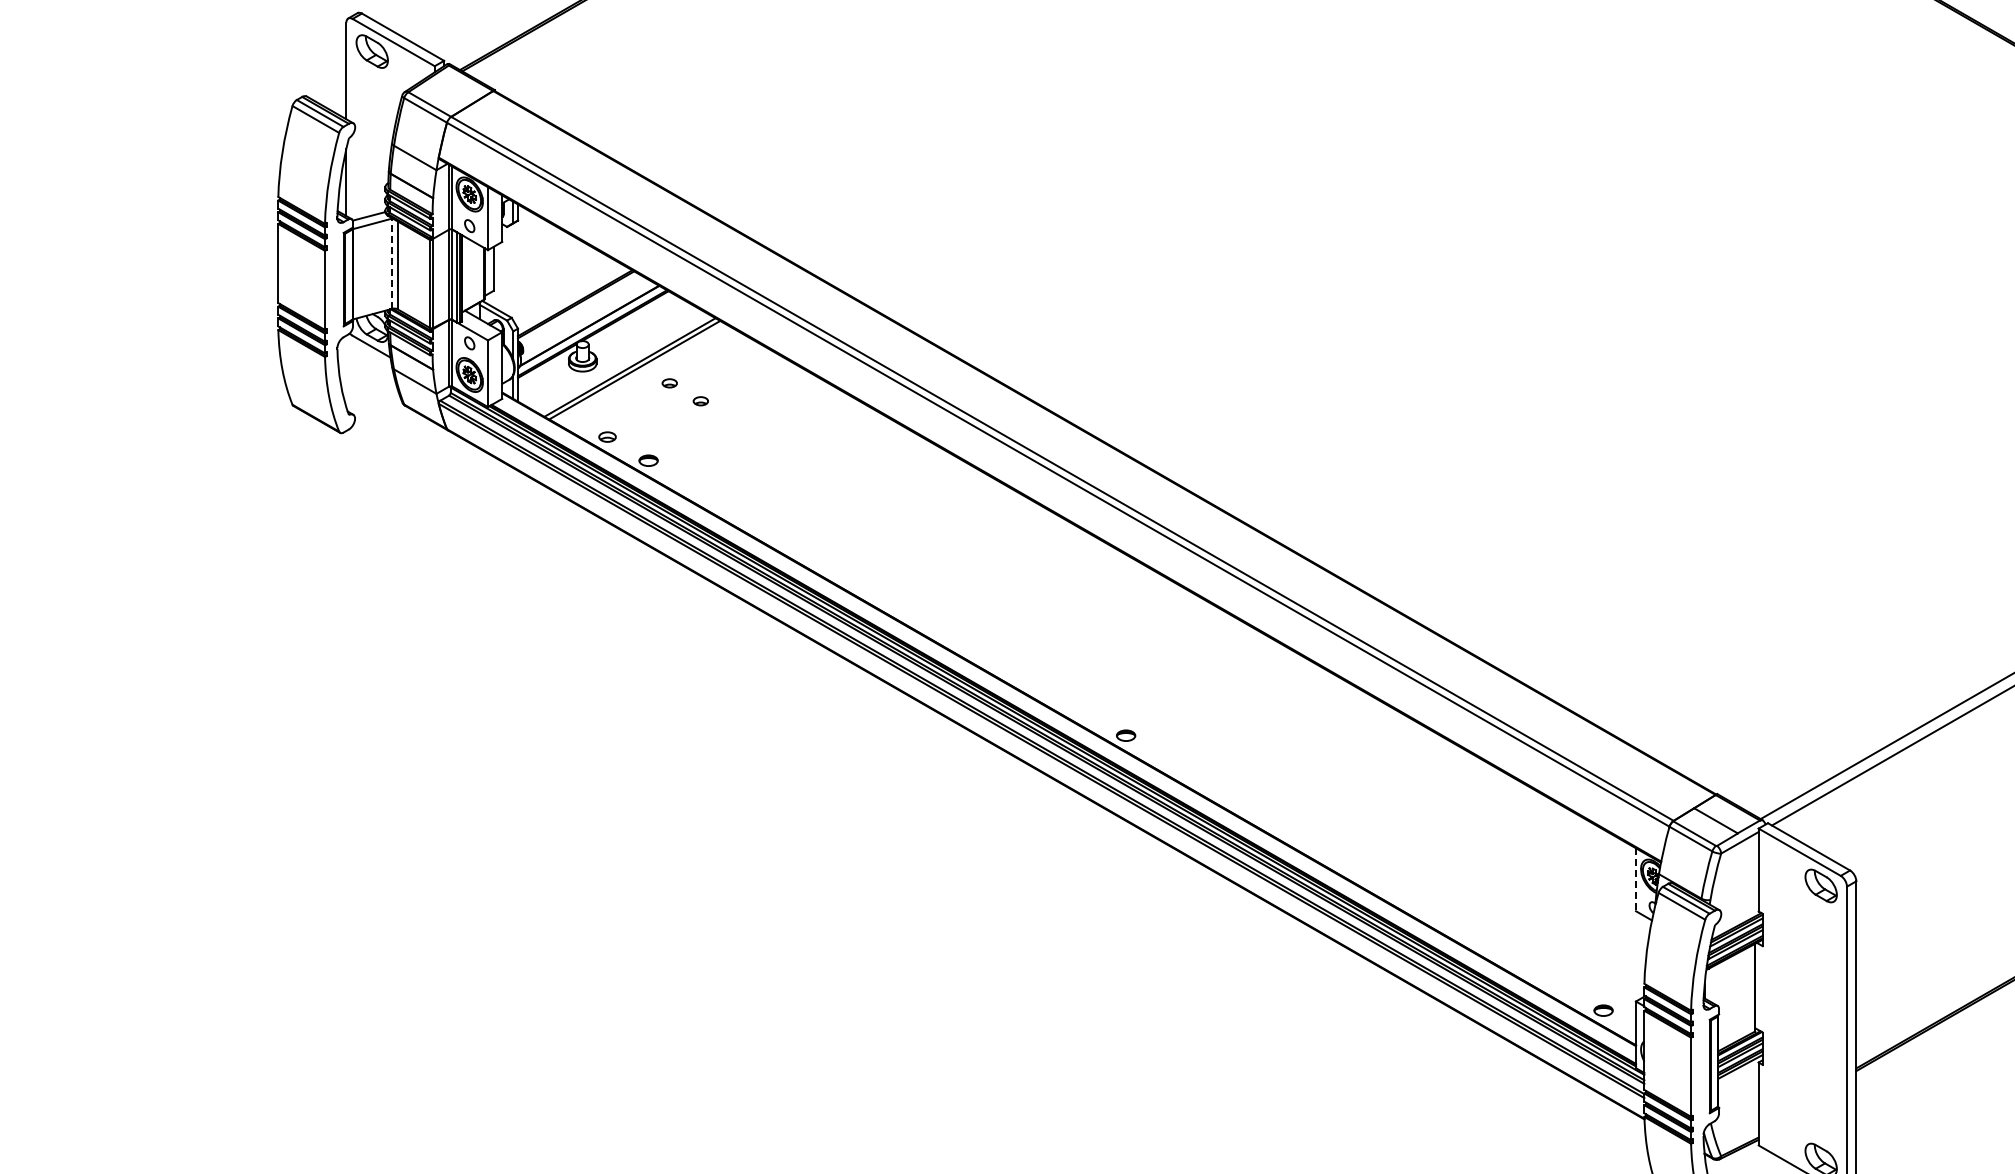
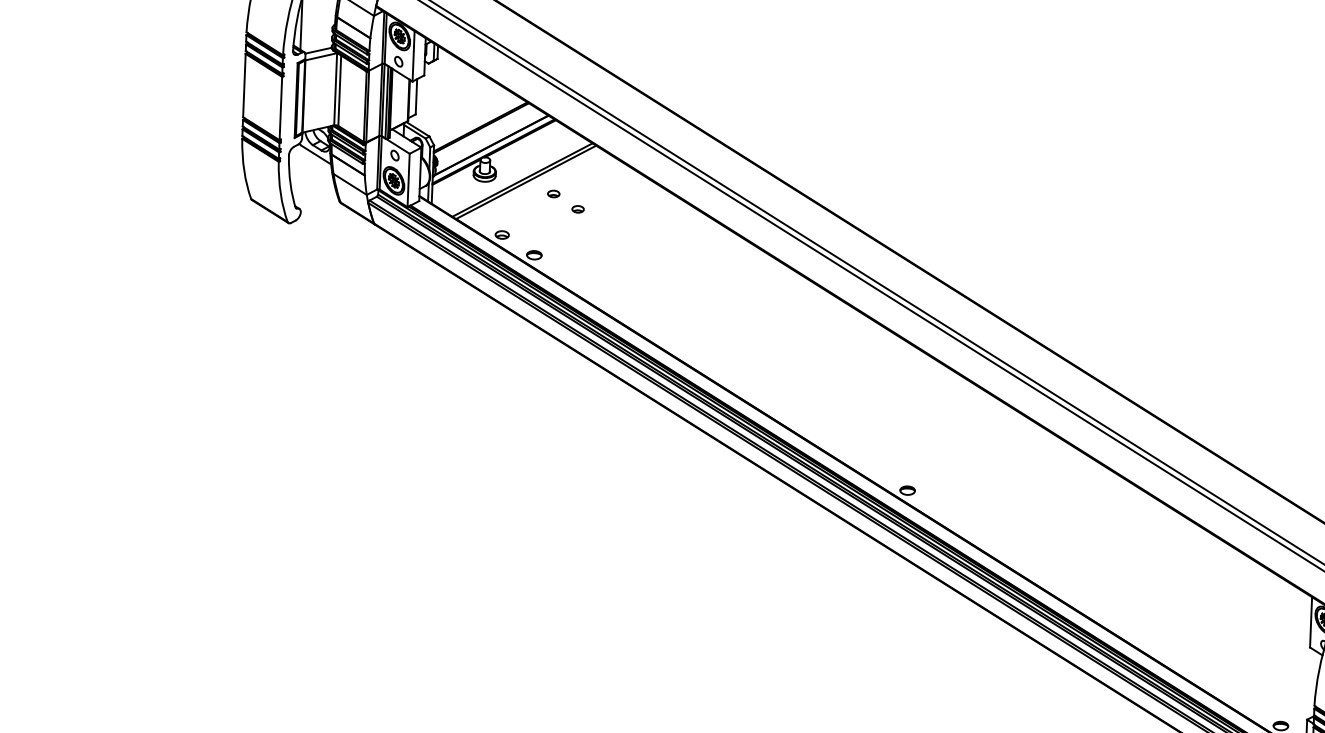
line: (392, 263) -> (335, 89), dashed -> solid
line: (1636, 880) -> (1311, 622), dashed -> solid

